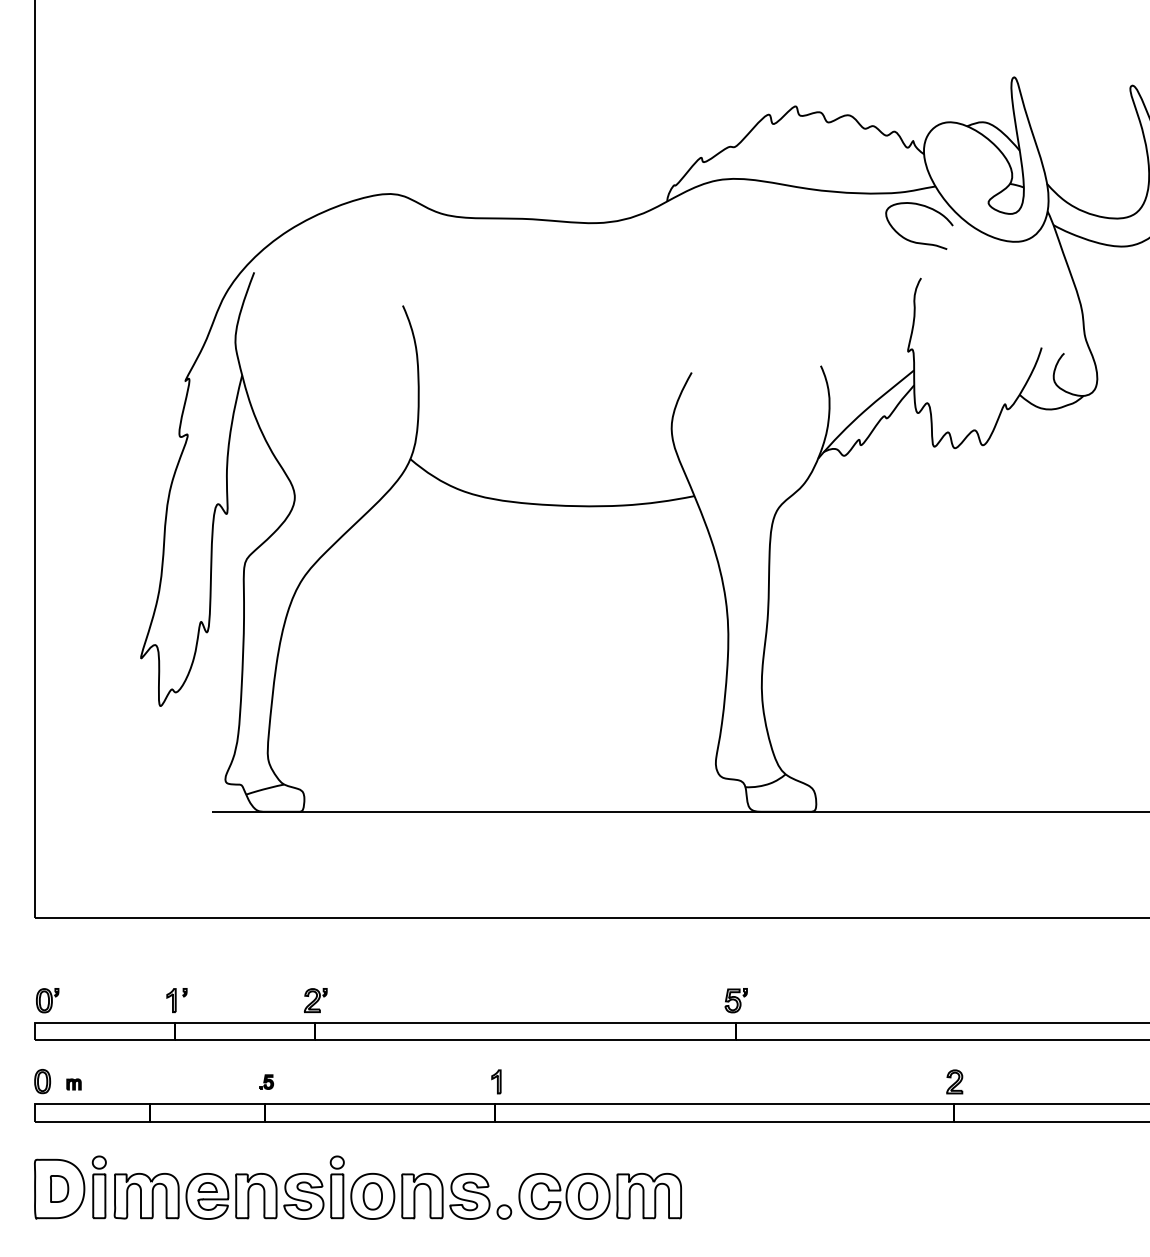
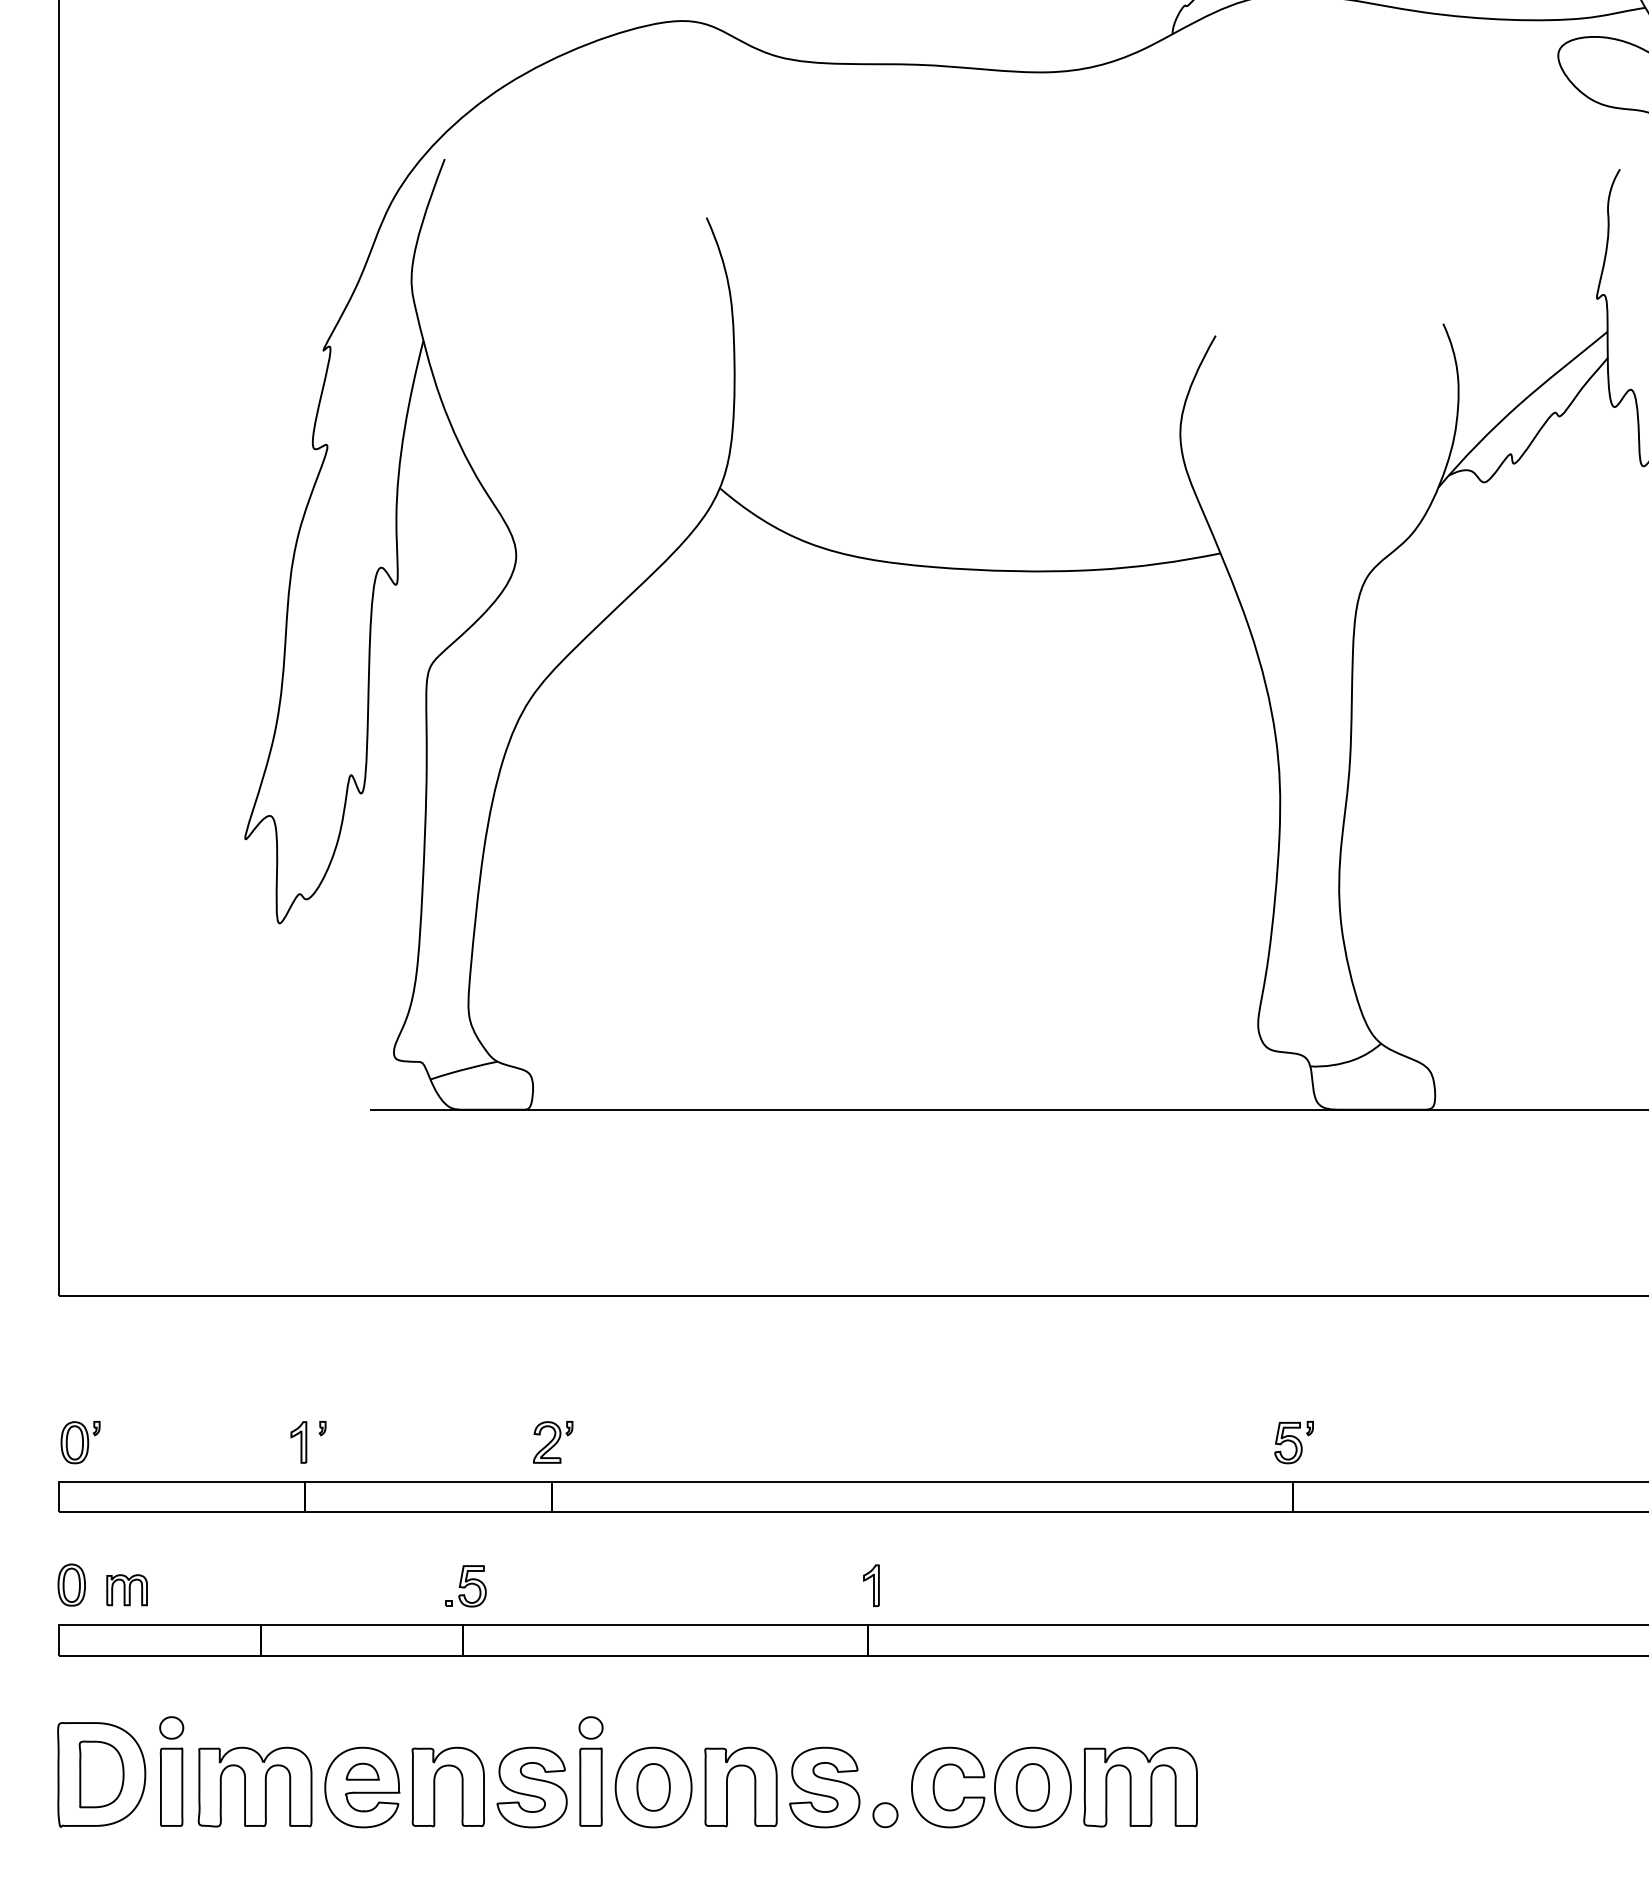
part: (266, 1081) -> (466, 1585), size x1.67
part: (73, 1084) -> (126, 1590), size x1.67
part: (59, 1188) -> (101, 1773), size x1.43

